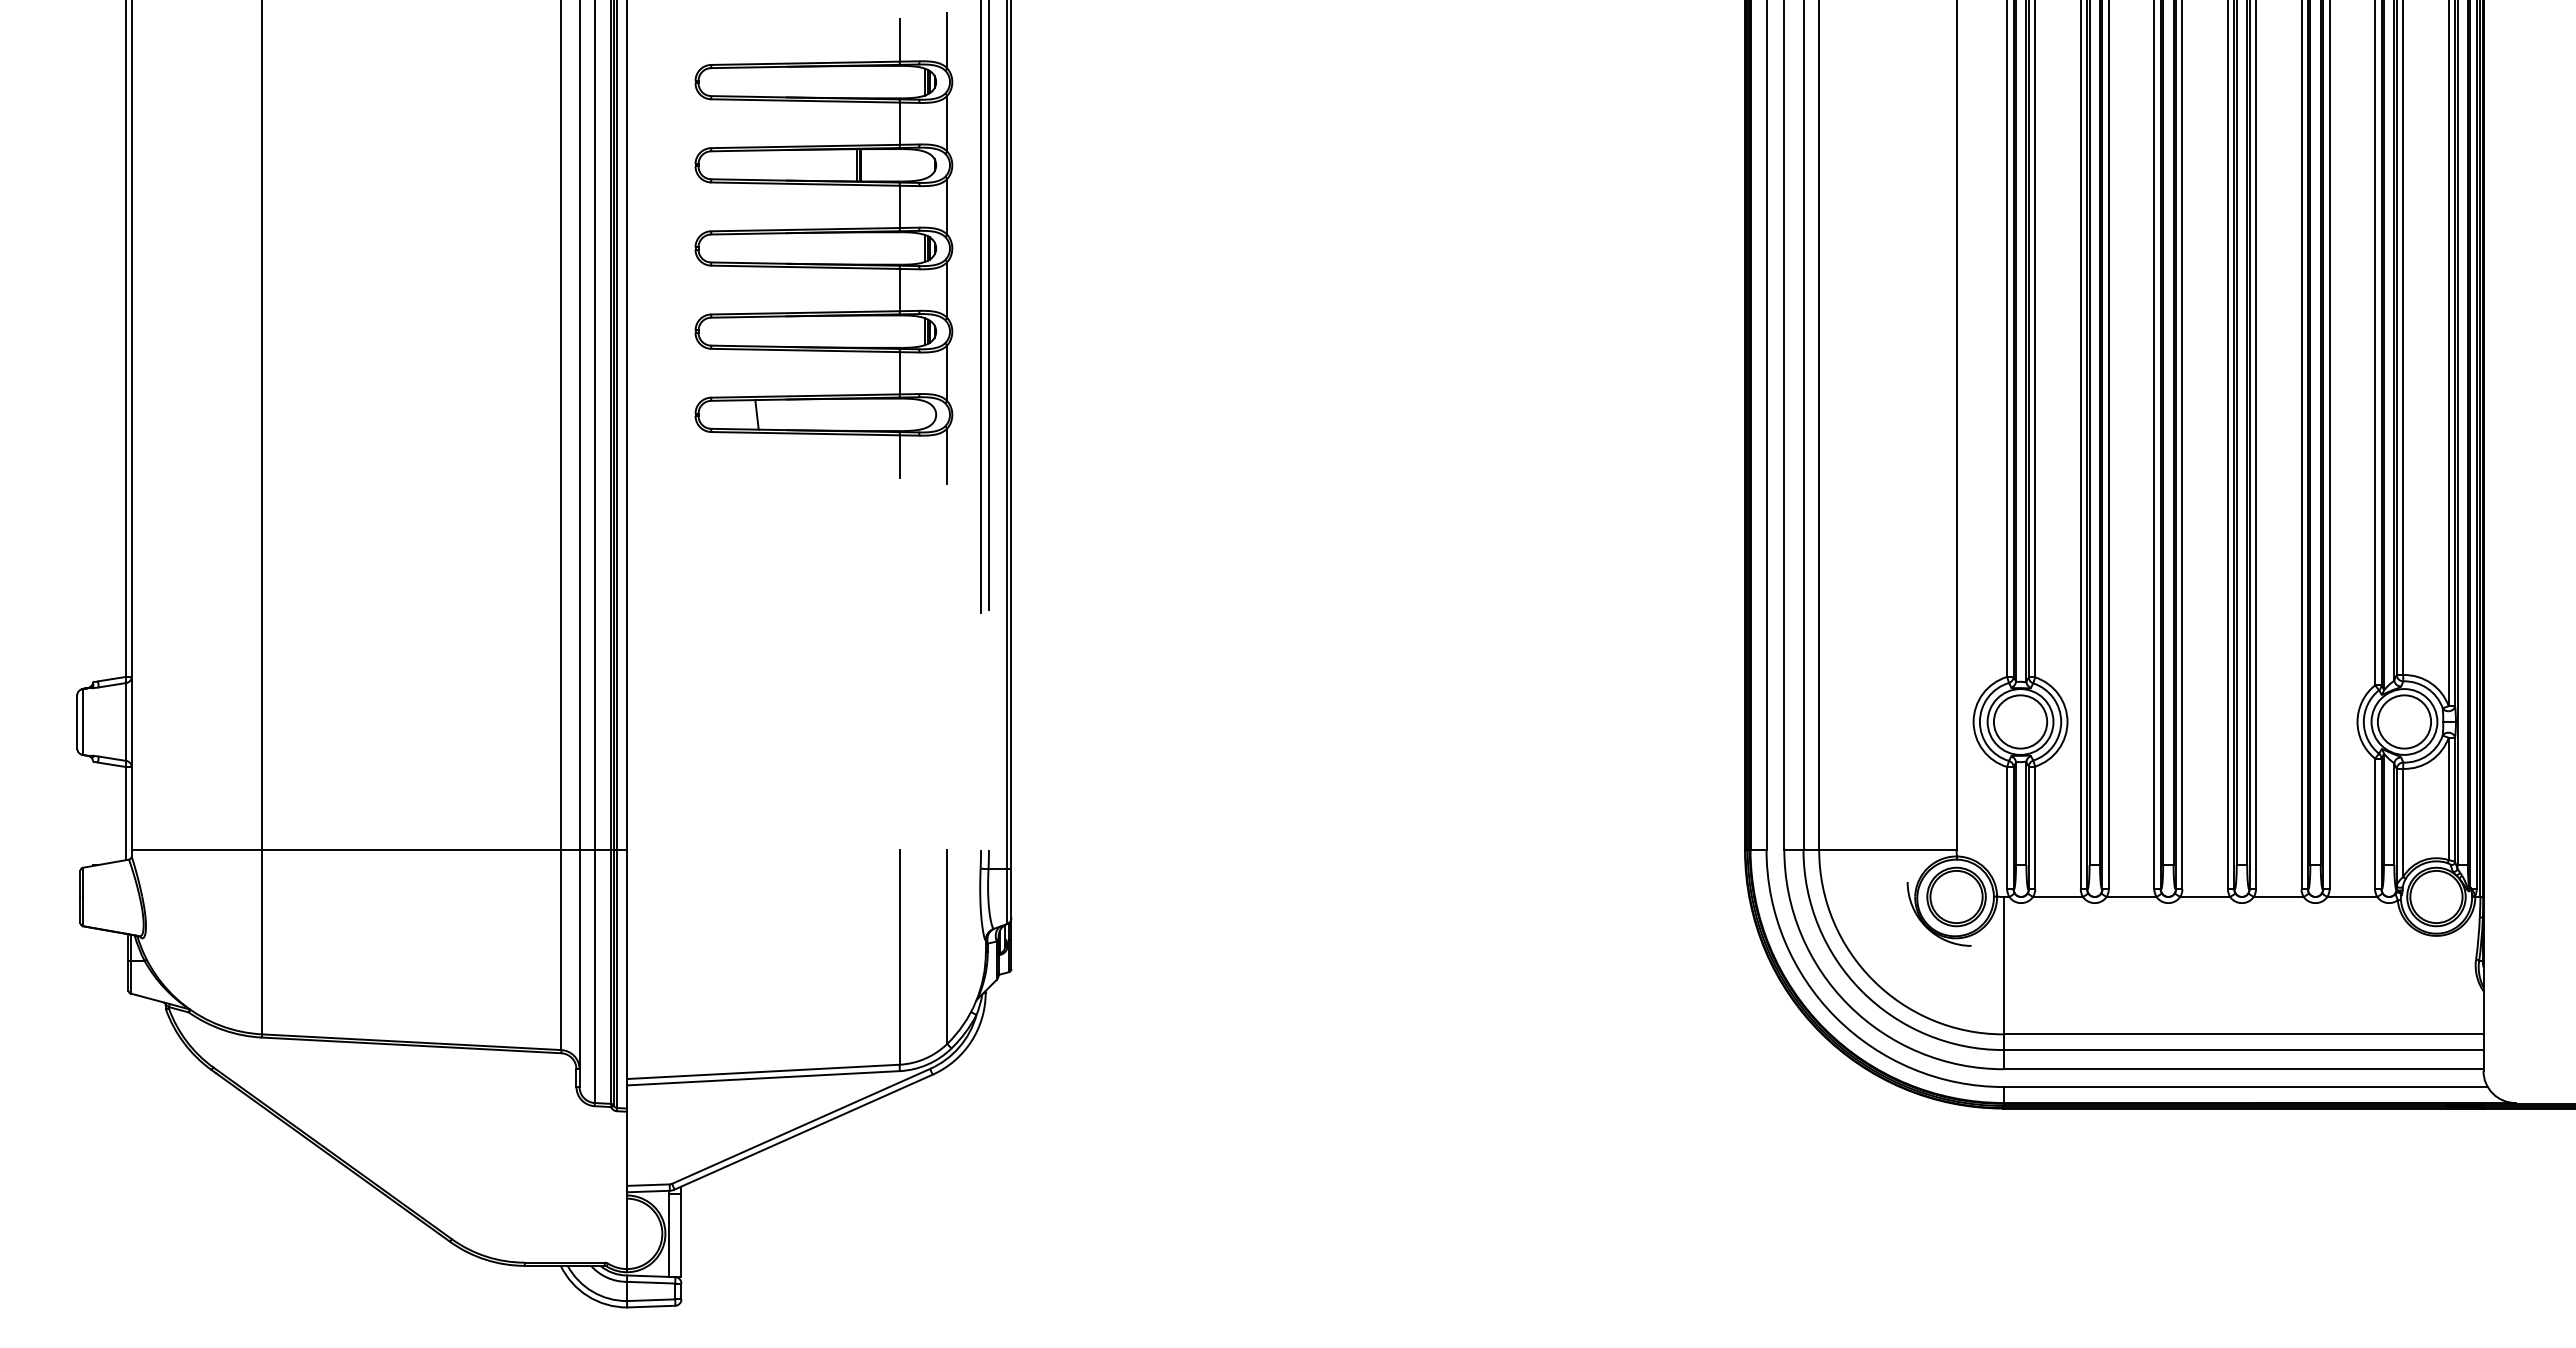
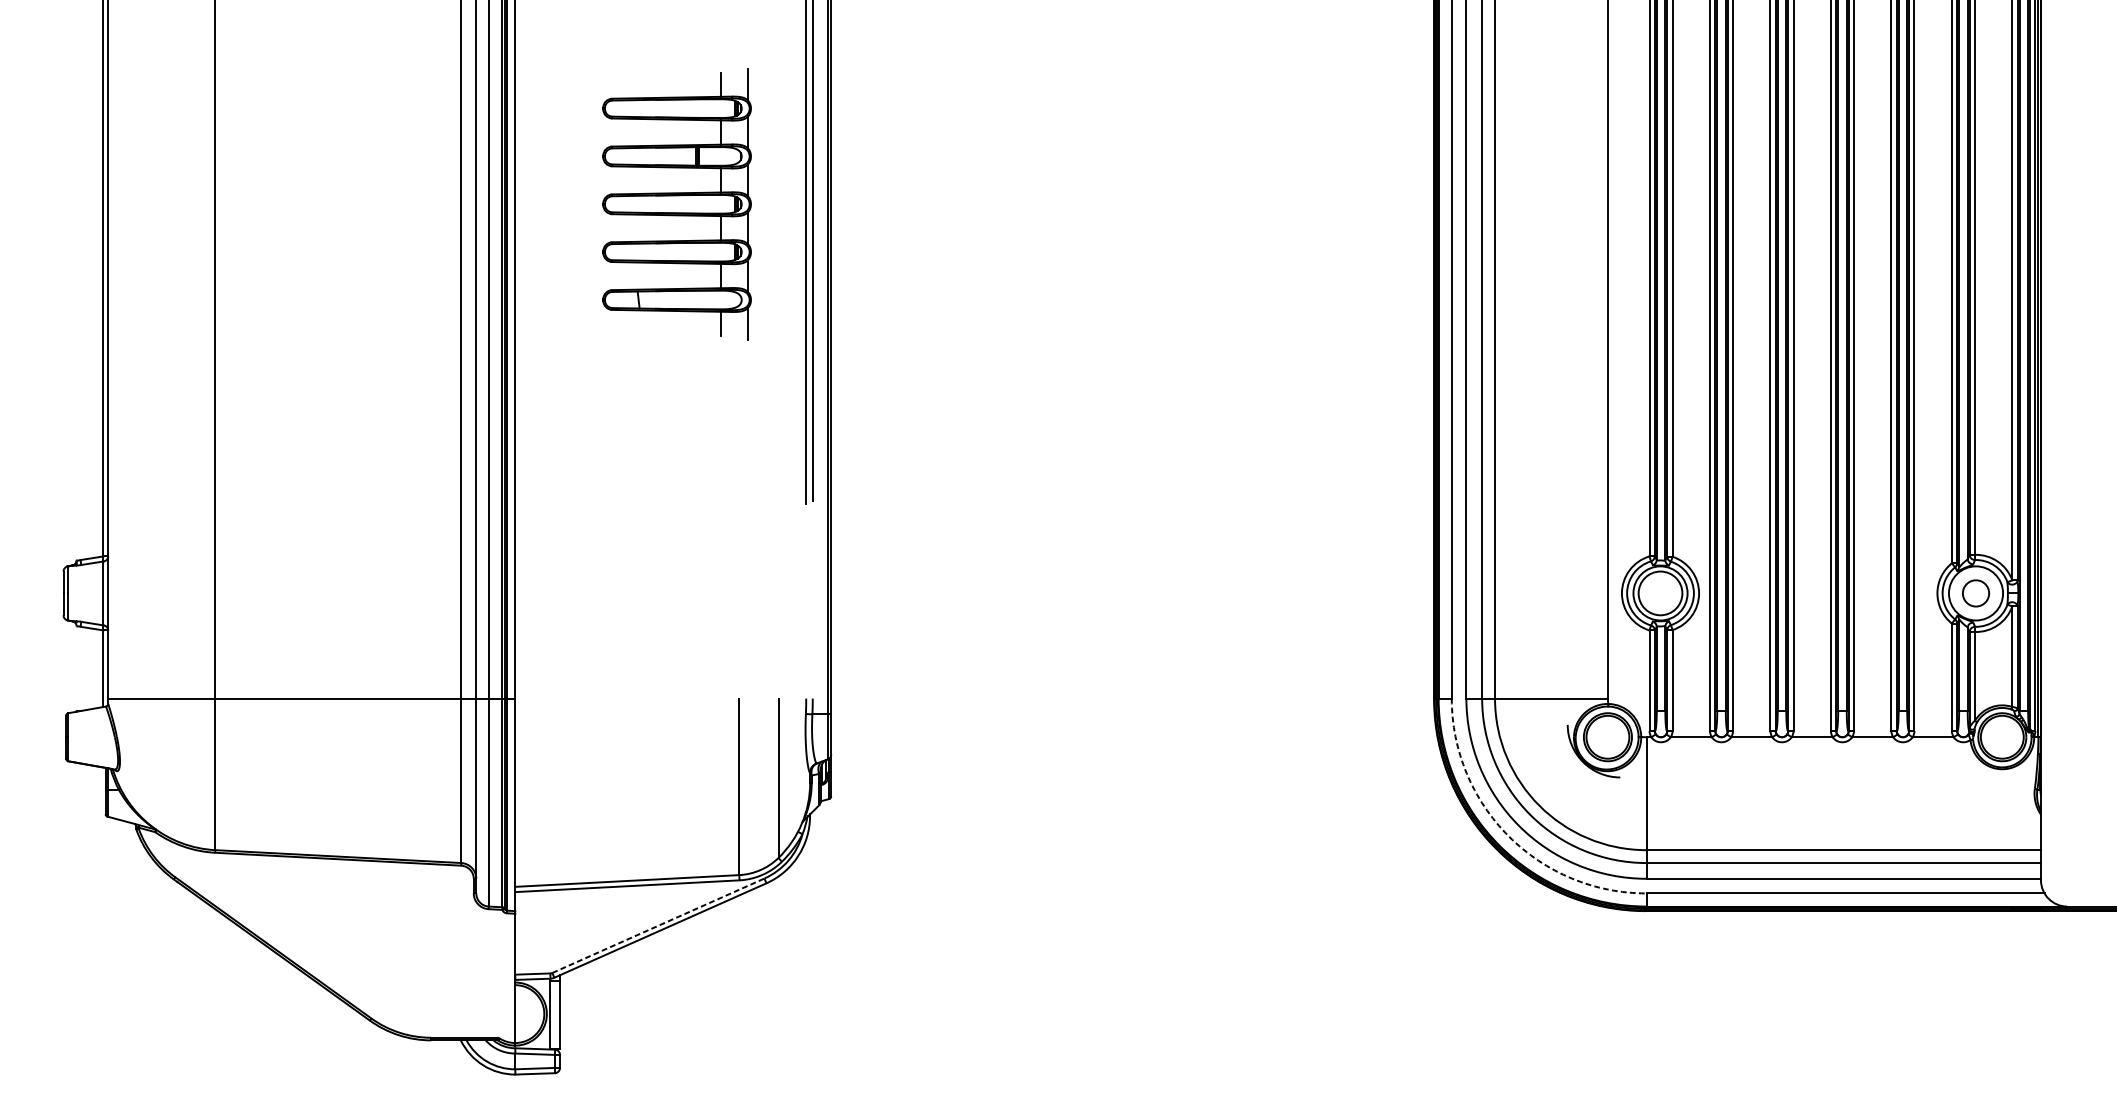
part: (823, 248) -> (676, 204), size x0.7
circle: (2404, 721) -> (1976, 593), size x0.6
arc: (1835, 1017) -> (1508, 836), solid -> dashed
line: (801, 1126) -> (658, 925), solid -> dashed

